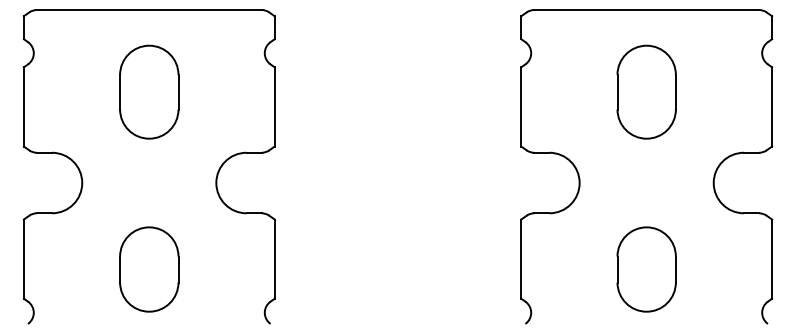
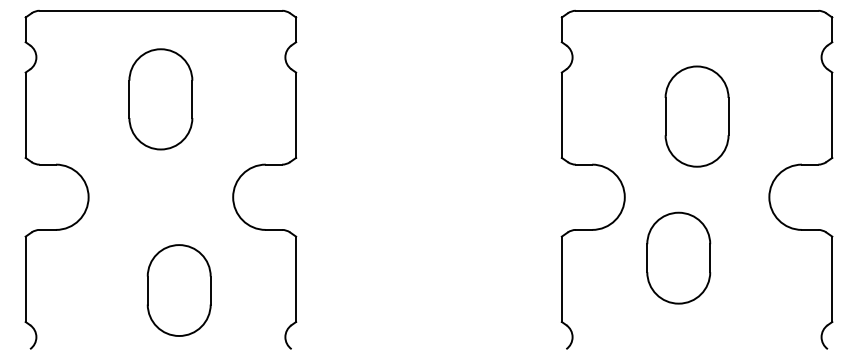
part: (646, 91) -> (696, 115), moved
part: (149, 269) -> (179, 290), moved
part: (646, 269) -> (678, 258), moved

